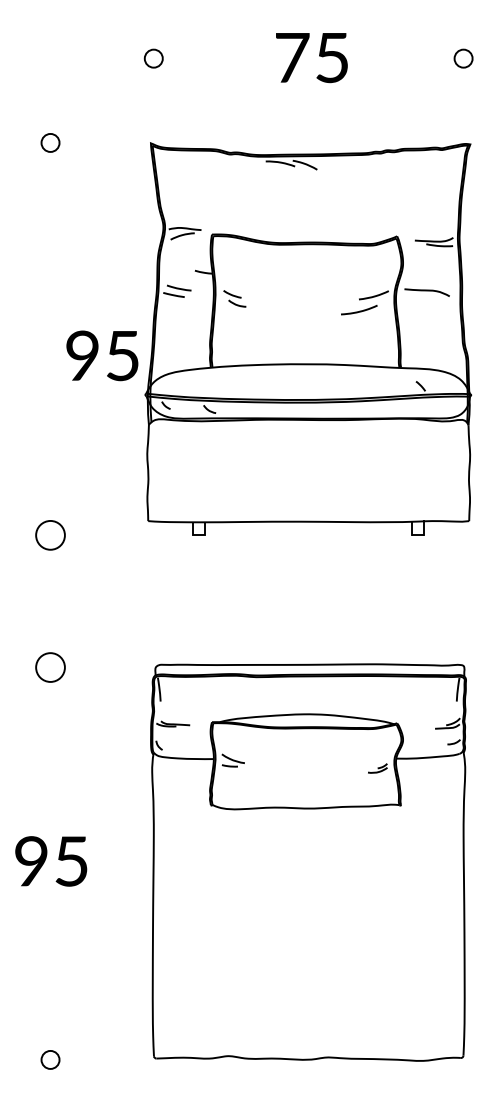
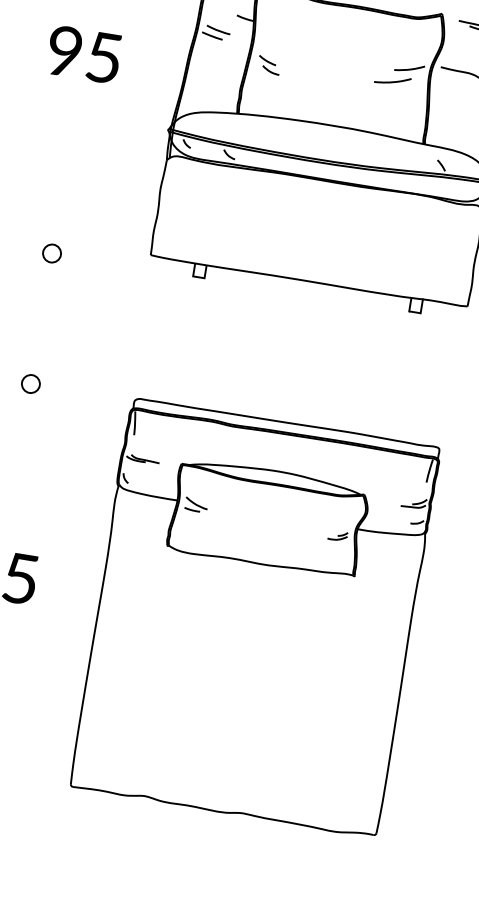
part: (234, 298) -> (268, 64), moved
text: (102, 355) -> (84, 54), moved
circle: (50, 535) -> (52, 253), size x0.62
circle: (50, 667) -> (30, 383), size x0.62

